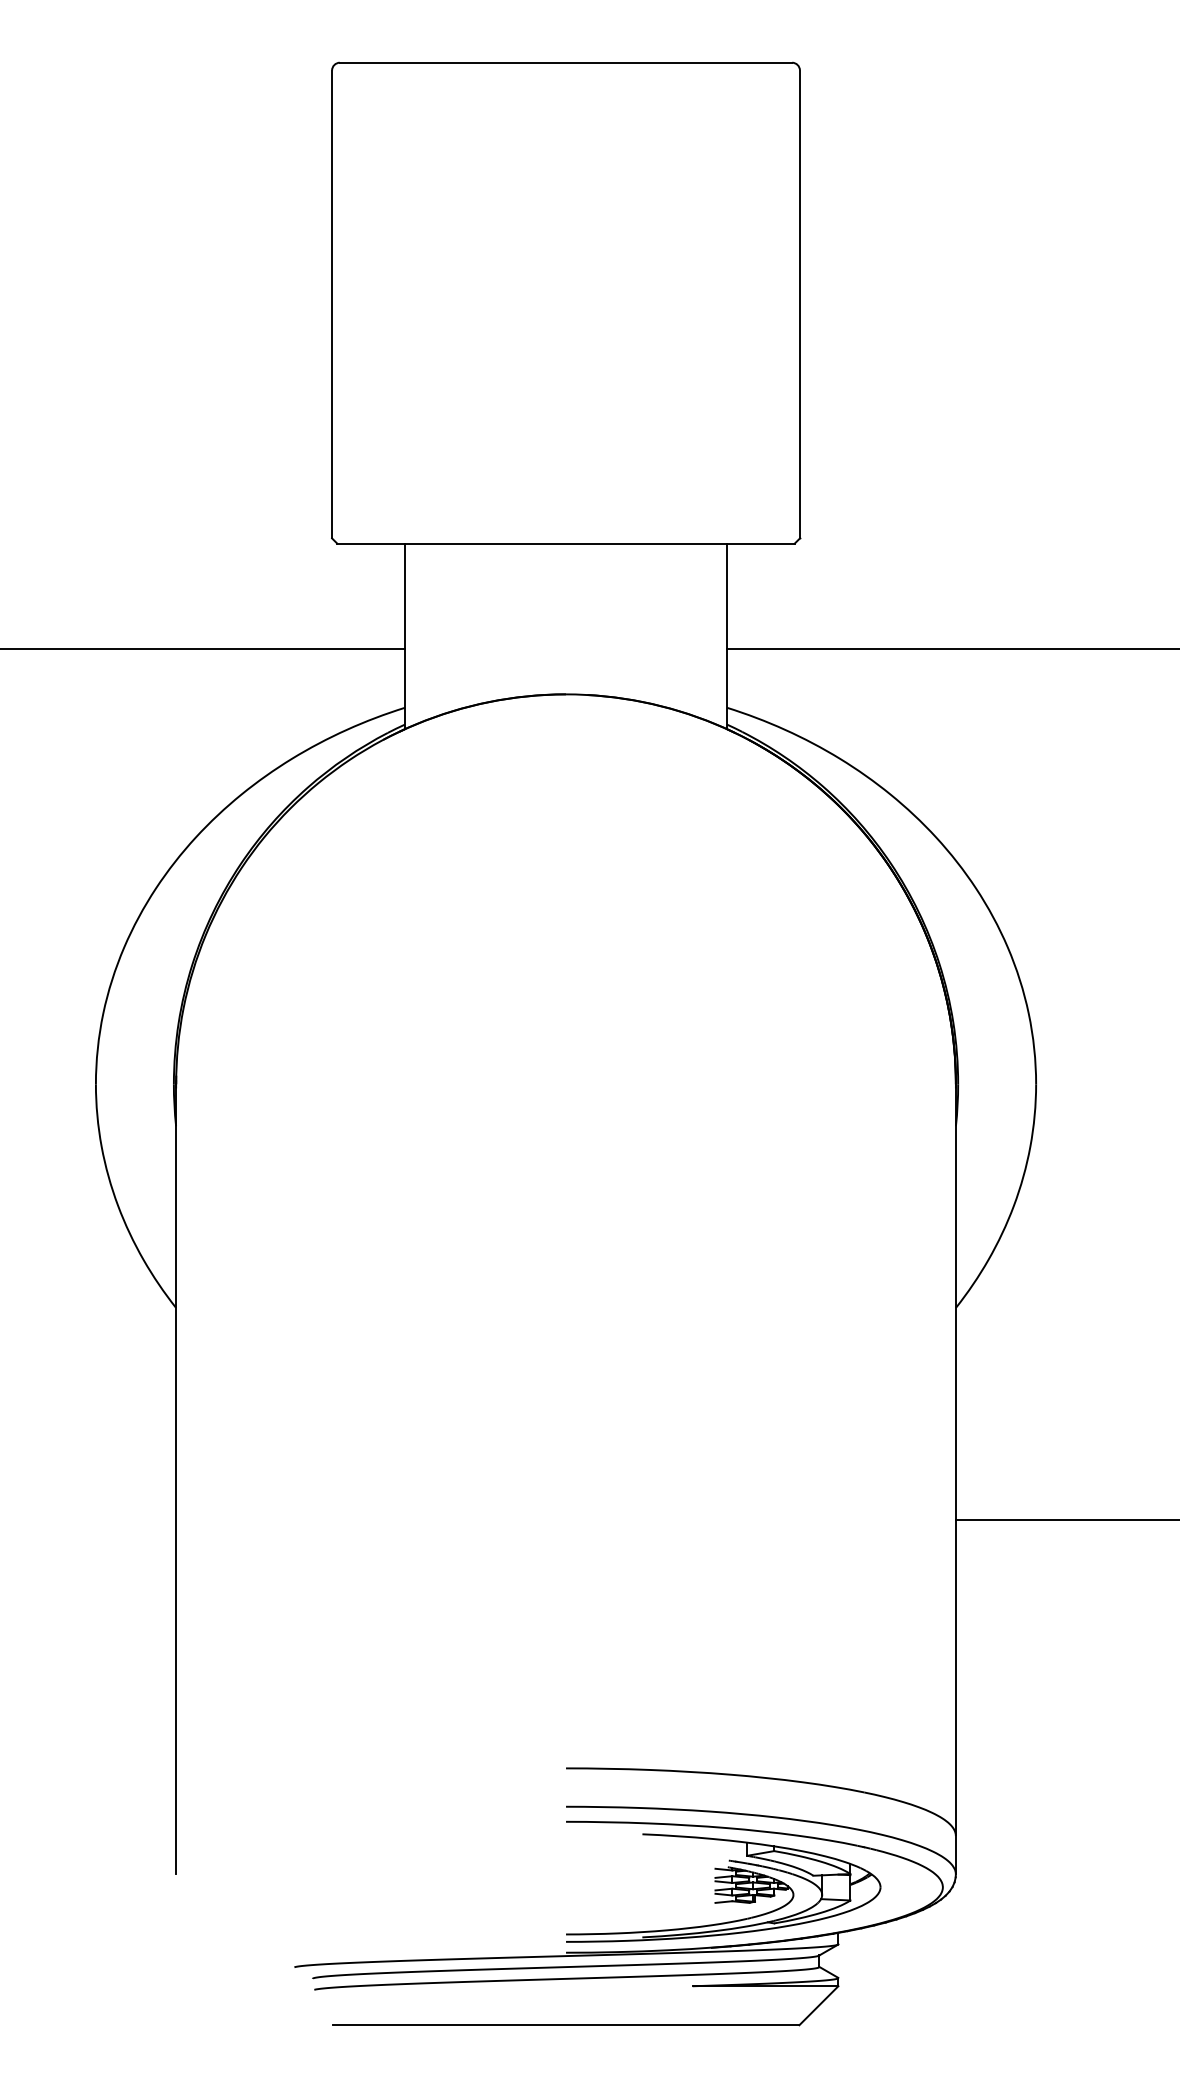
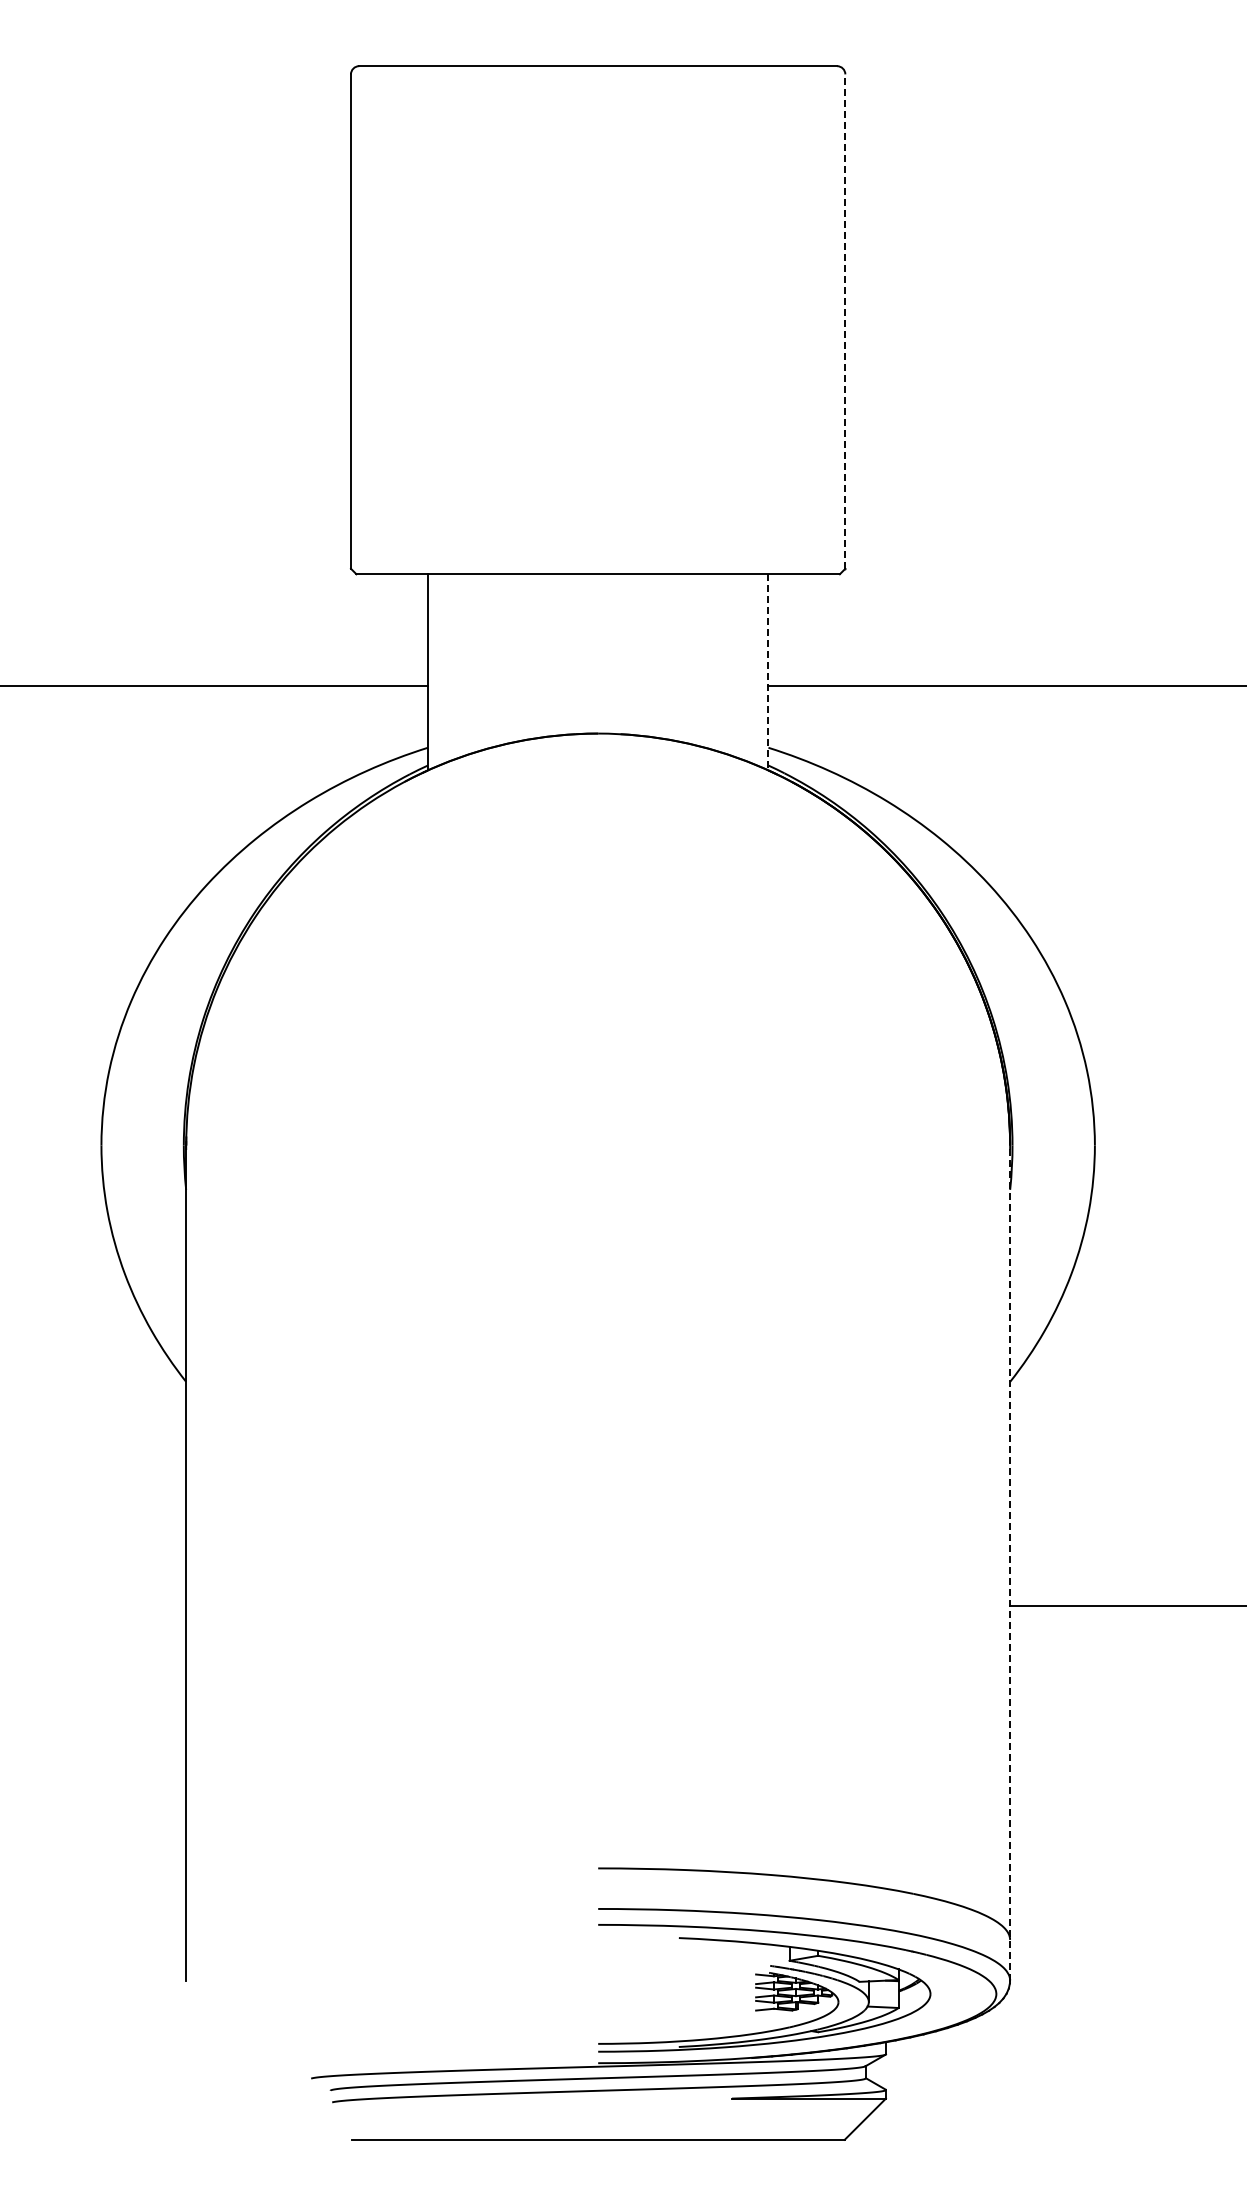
line: (800, 304) -> (845, 321), solid -> dashed
line: (727, 636) -> (768, 672), solid -> dashed
line: (956, 1478) -> (1010, 1562), solid -> dashed

